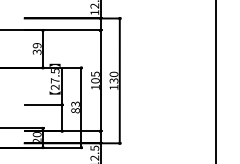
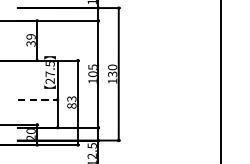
line: (44, 104) -> (38, 99), solid -> dashed

